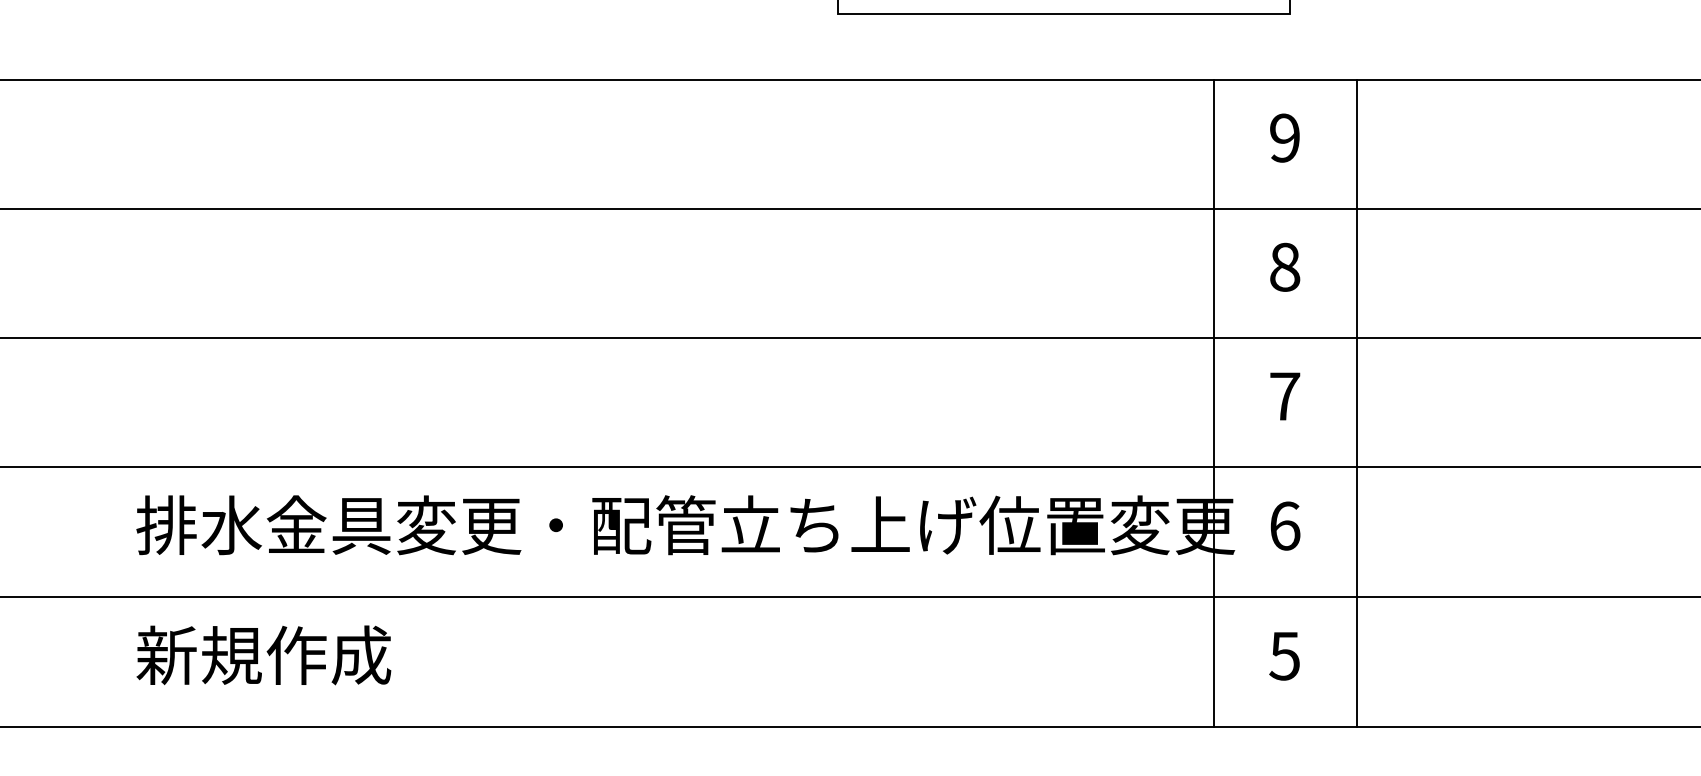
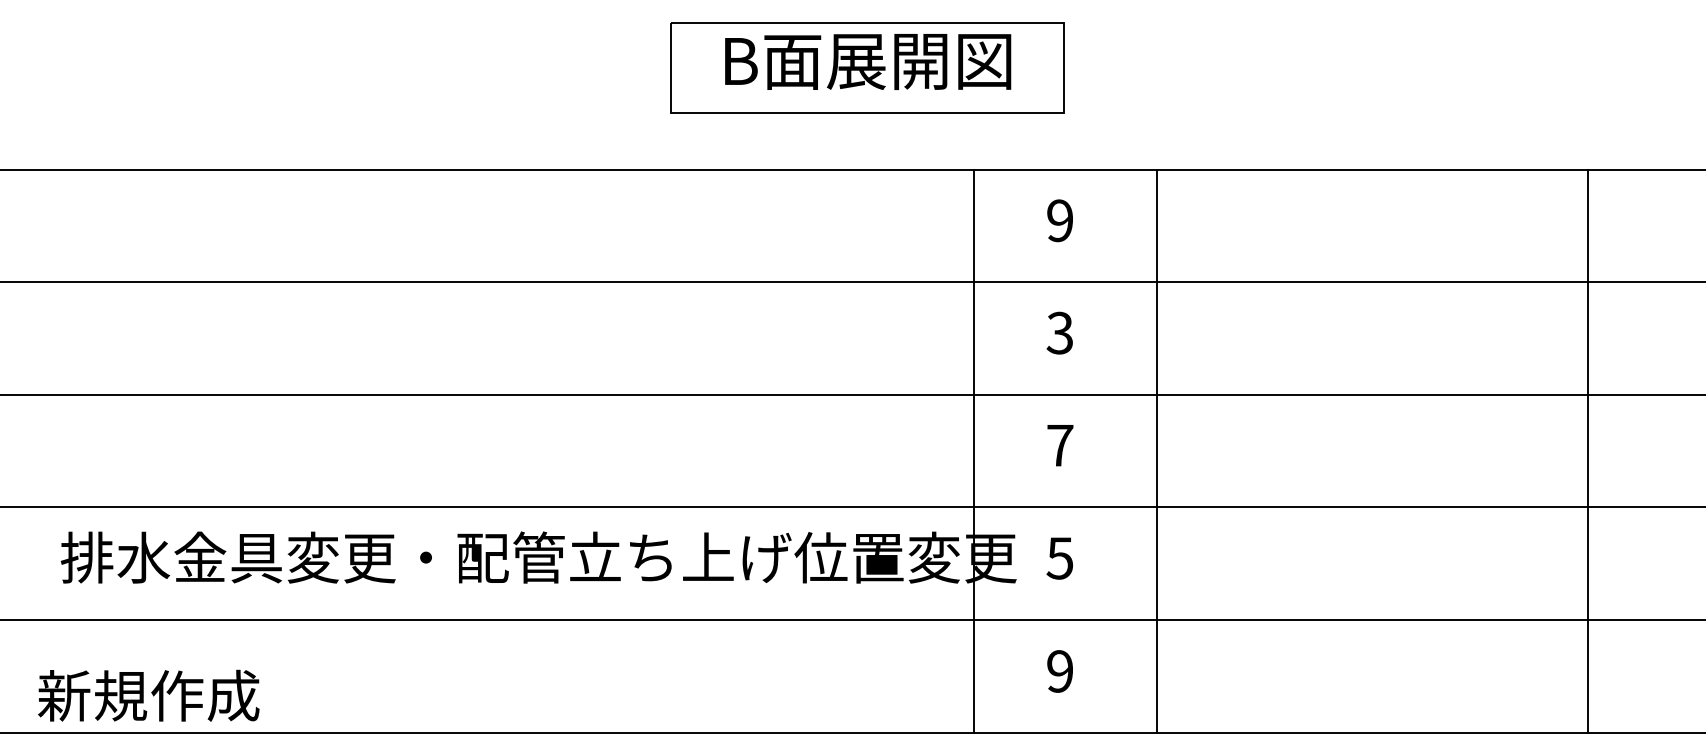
text: (1284, 266) -> (1059, 332), 8 -> 3
line: (1214, 403) -> (974, 451), moved
line: (1356, 403) -> (1156, 451), moved
text: (1284, 526) -> (1059, 558), 6 -> 5
text: (263, 654) -> (148, 695), moved
text: (1284, 656) -> (1059, 671), 5 -> 9

